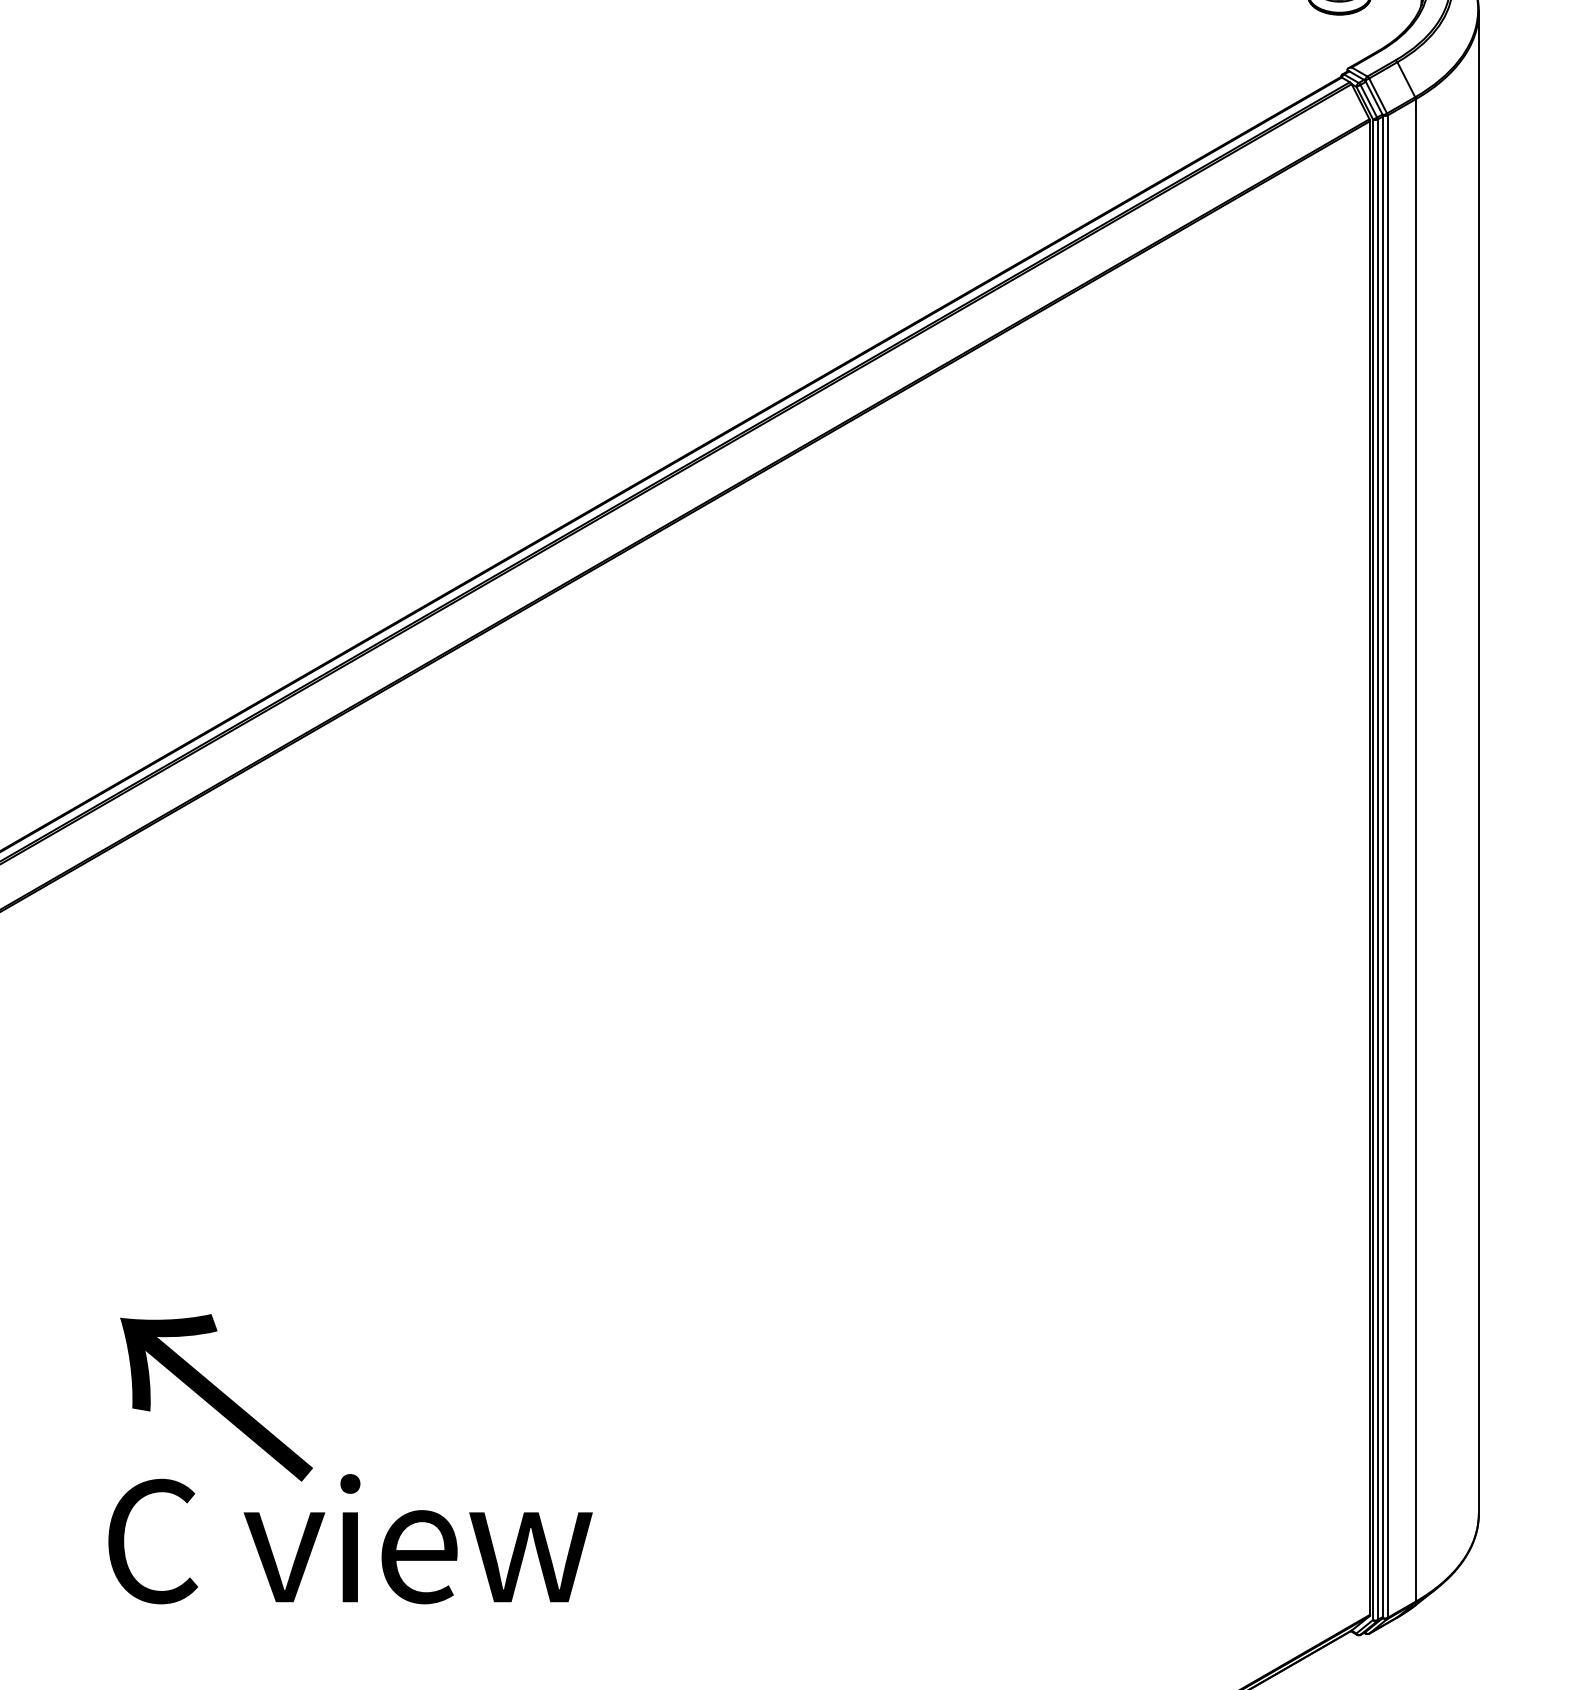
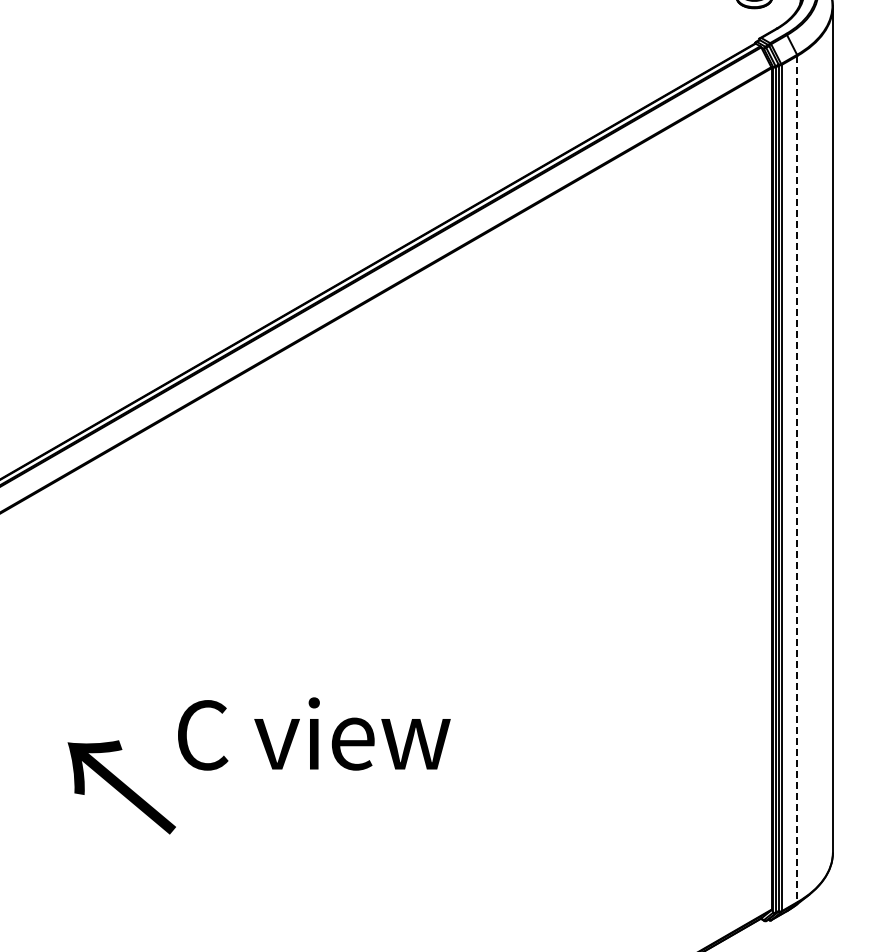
line: (1415, 851) -> (797, 479), solid -> dashed
text: (350, 1538) -> (314, 733), moved

